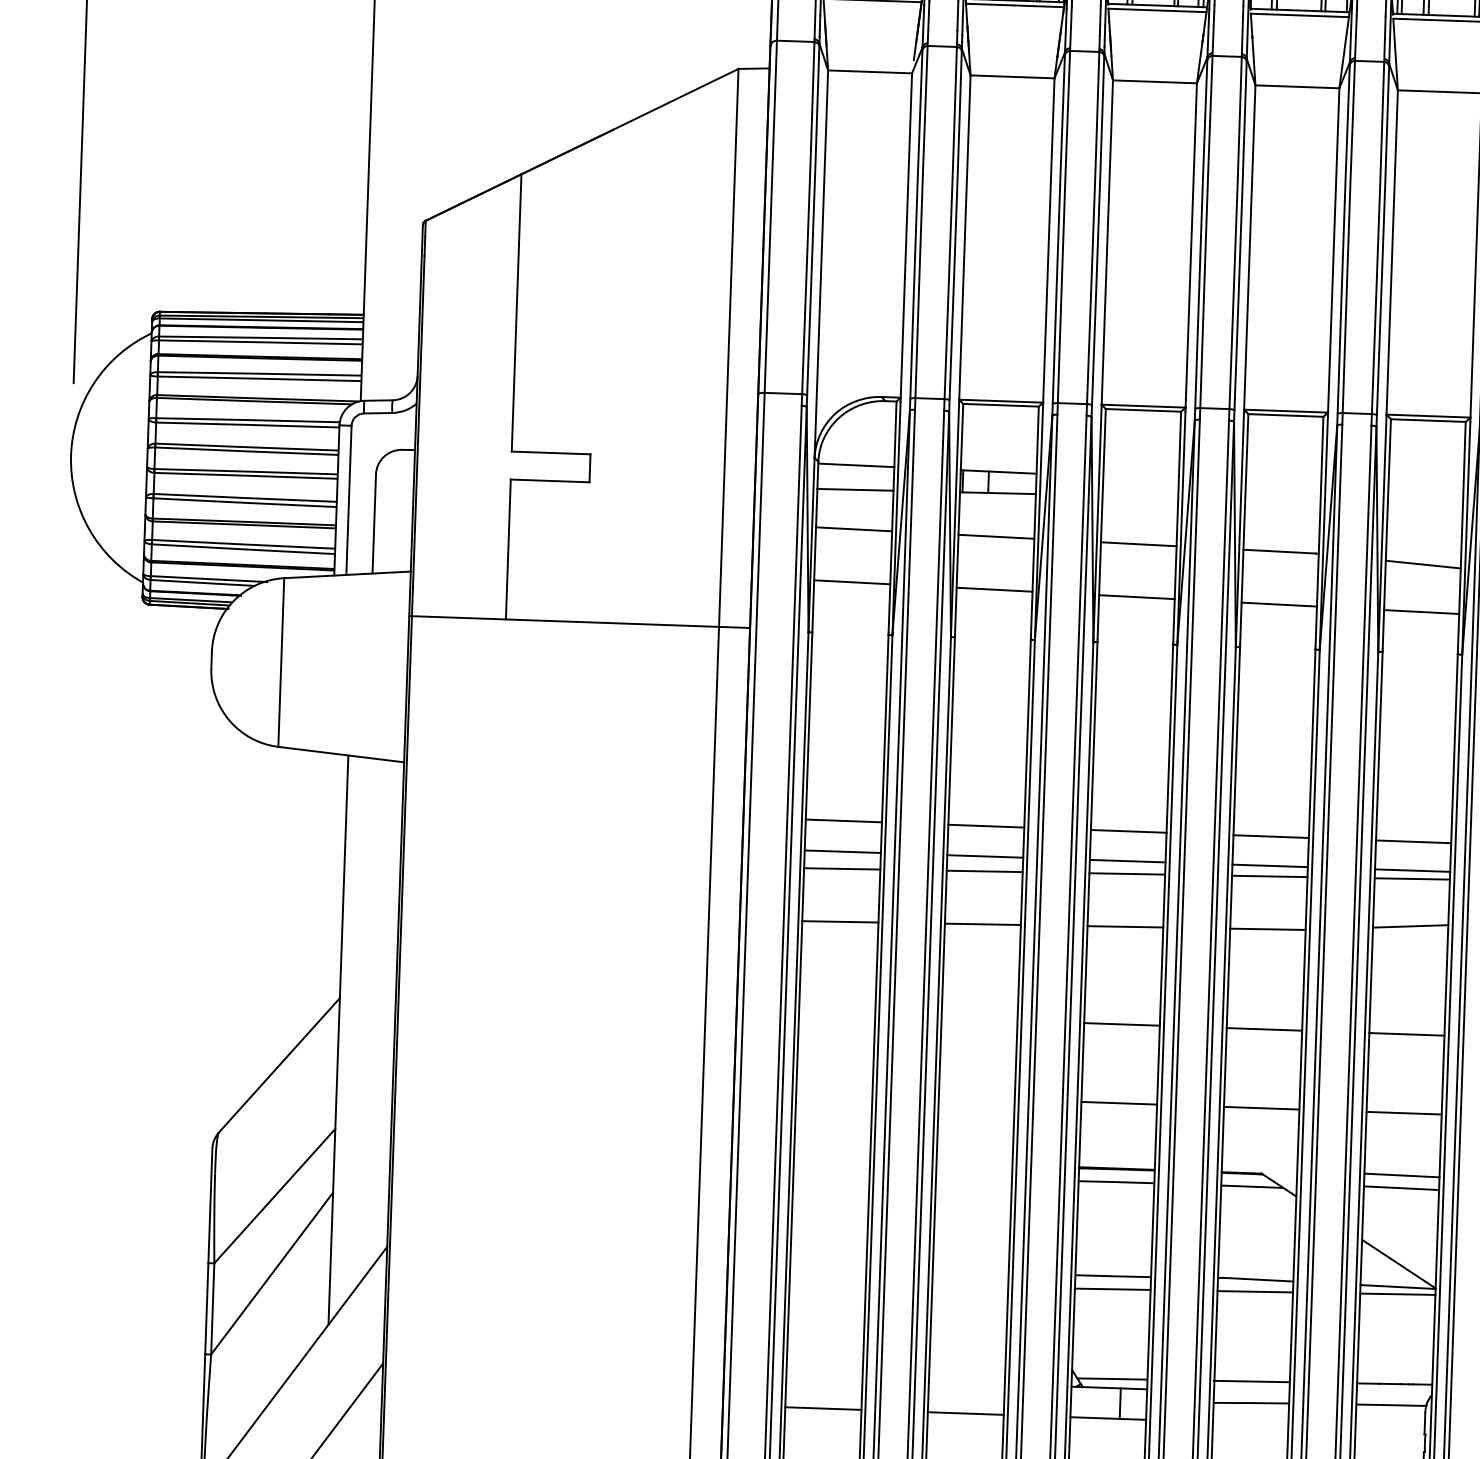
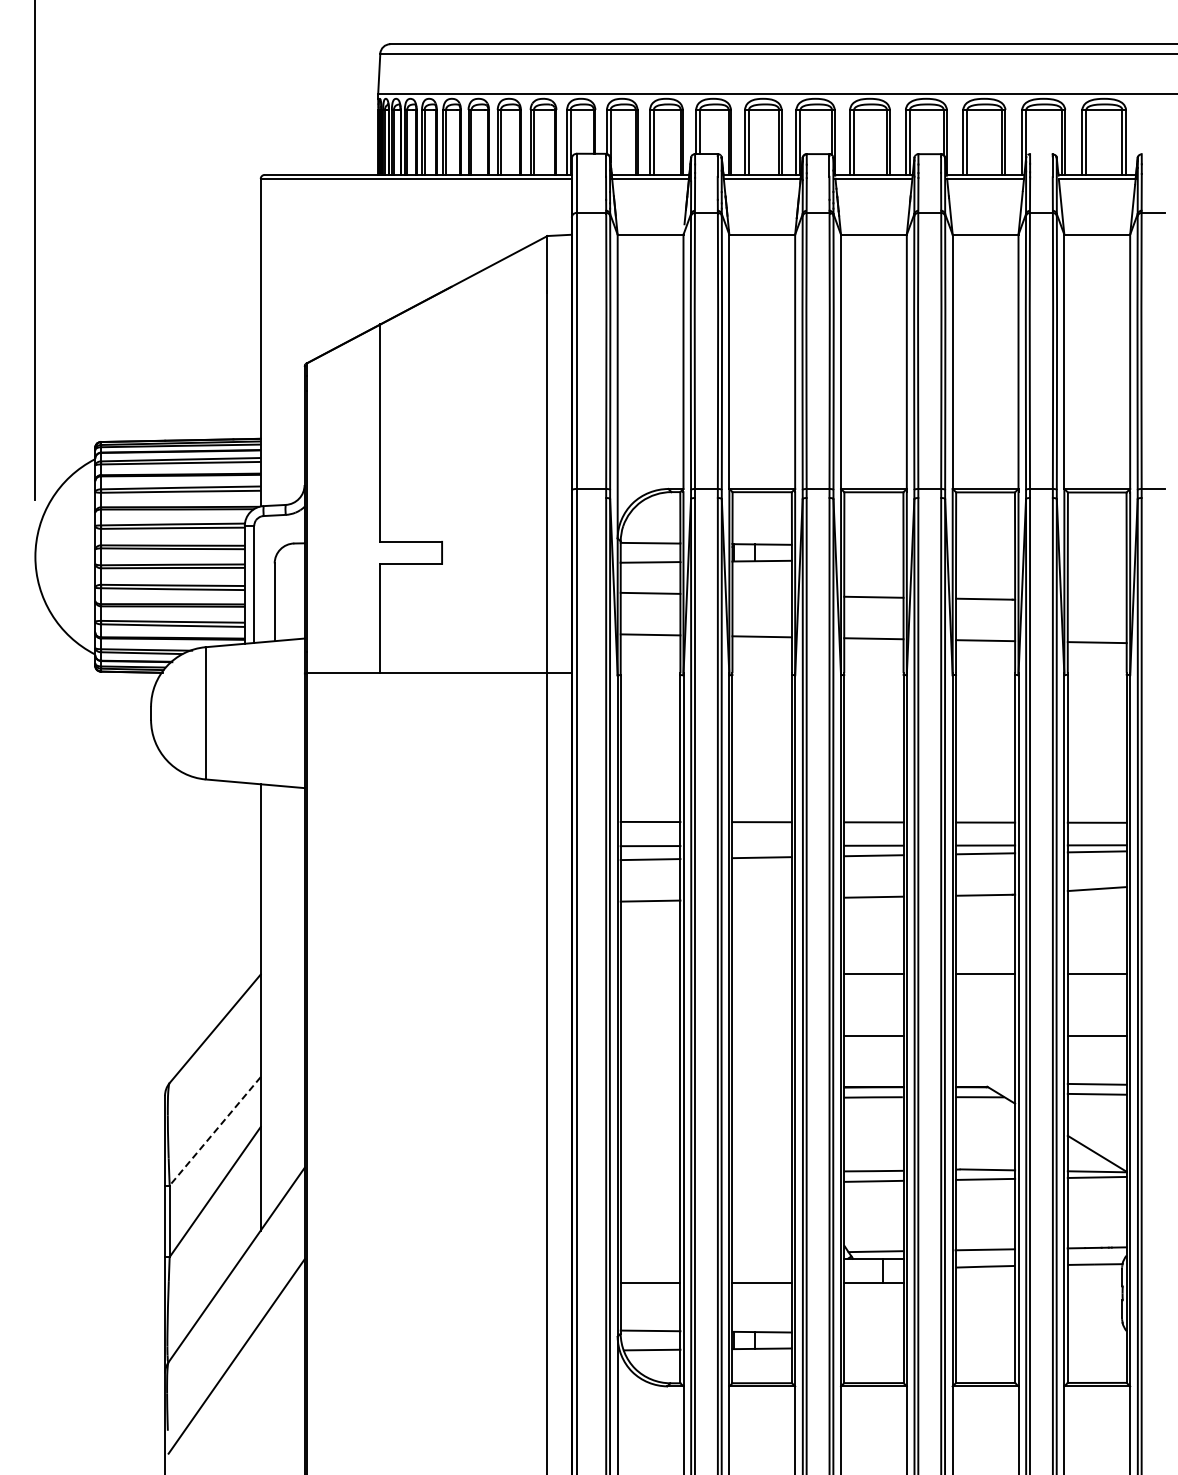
line: (995, 535) -> (761, 594), removed
line: (1422, 564) -> (1096, 605), removed
line: (984, 855) -> (761, 845), removed
line: (982, 923) -> (761, 898), removed
line: (1261, 1108) -> (985, 1035), removed
line: (275, 1196) -> (215, 1131), solid -> dashed

